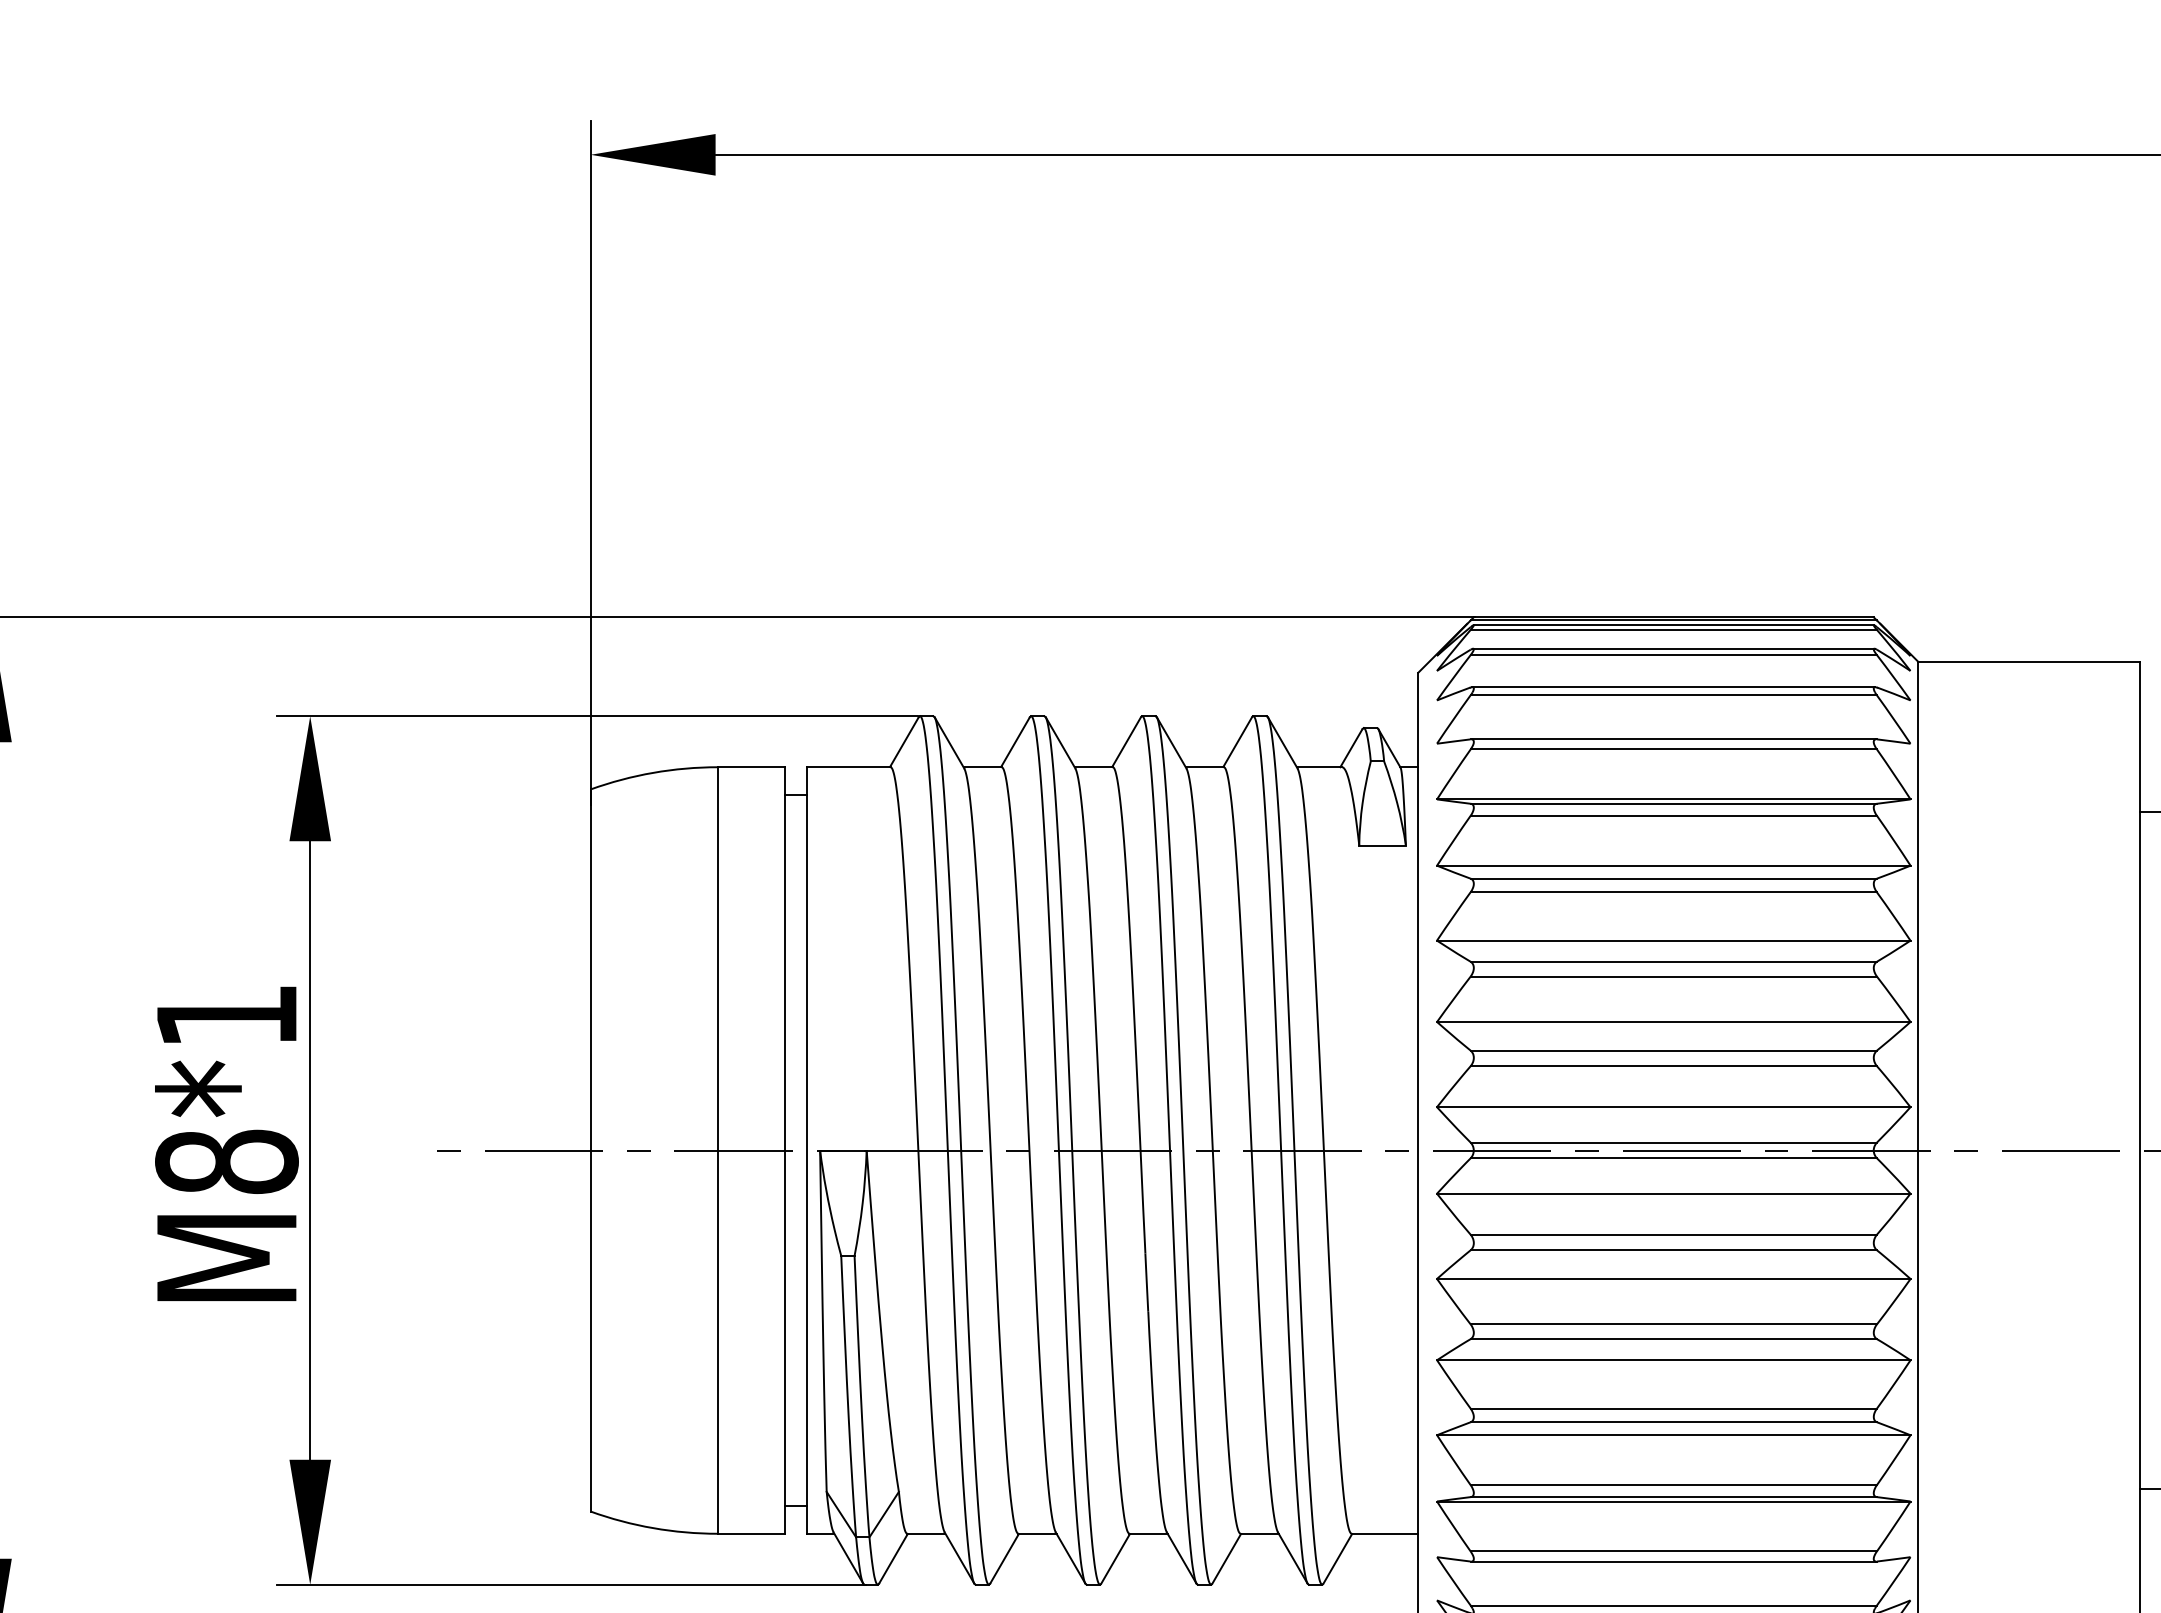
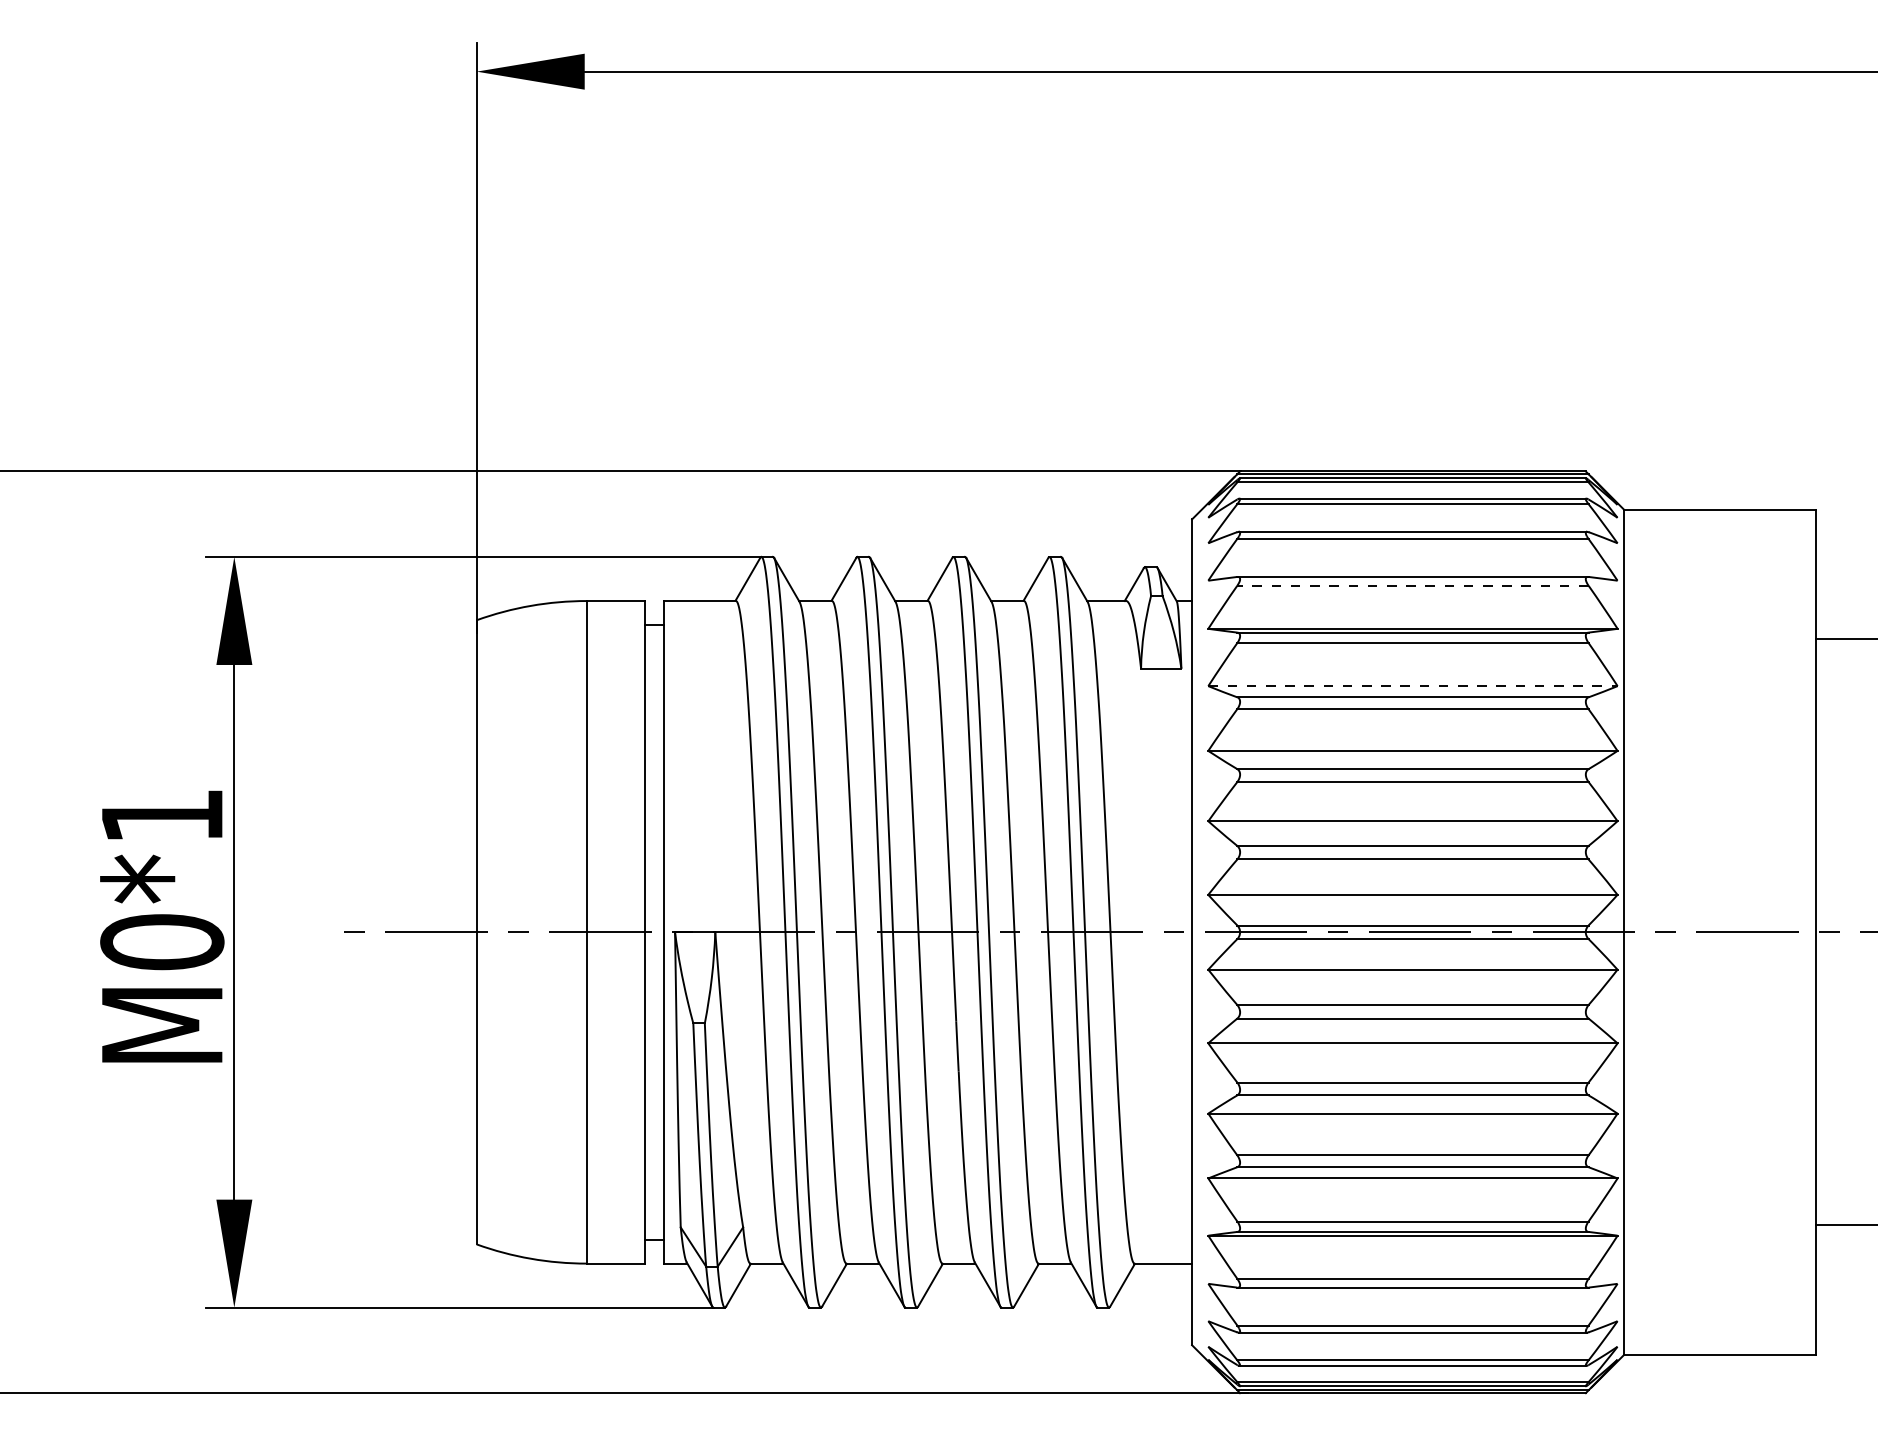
line: (1673, 749) -> (1412, 585), solid -> dashed
line: (1673, 866) -> (1412, 686), solid -> dashed
text: (227, 1162) -> (162, 942), M8*1 -> M0*1

